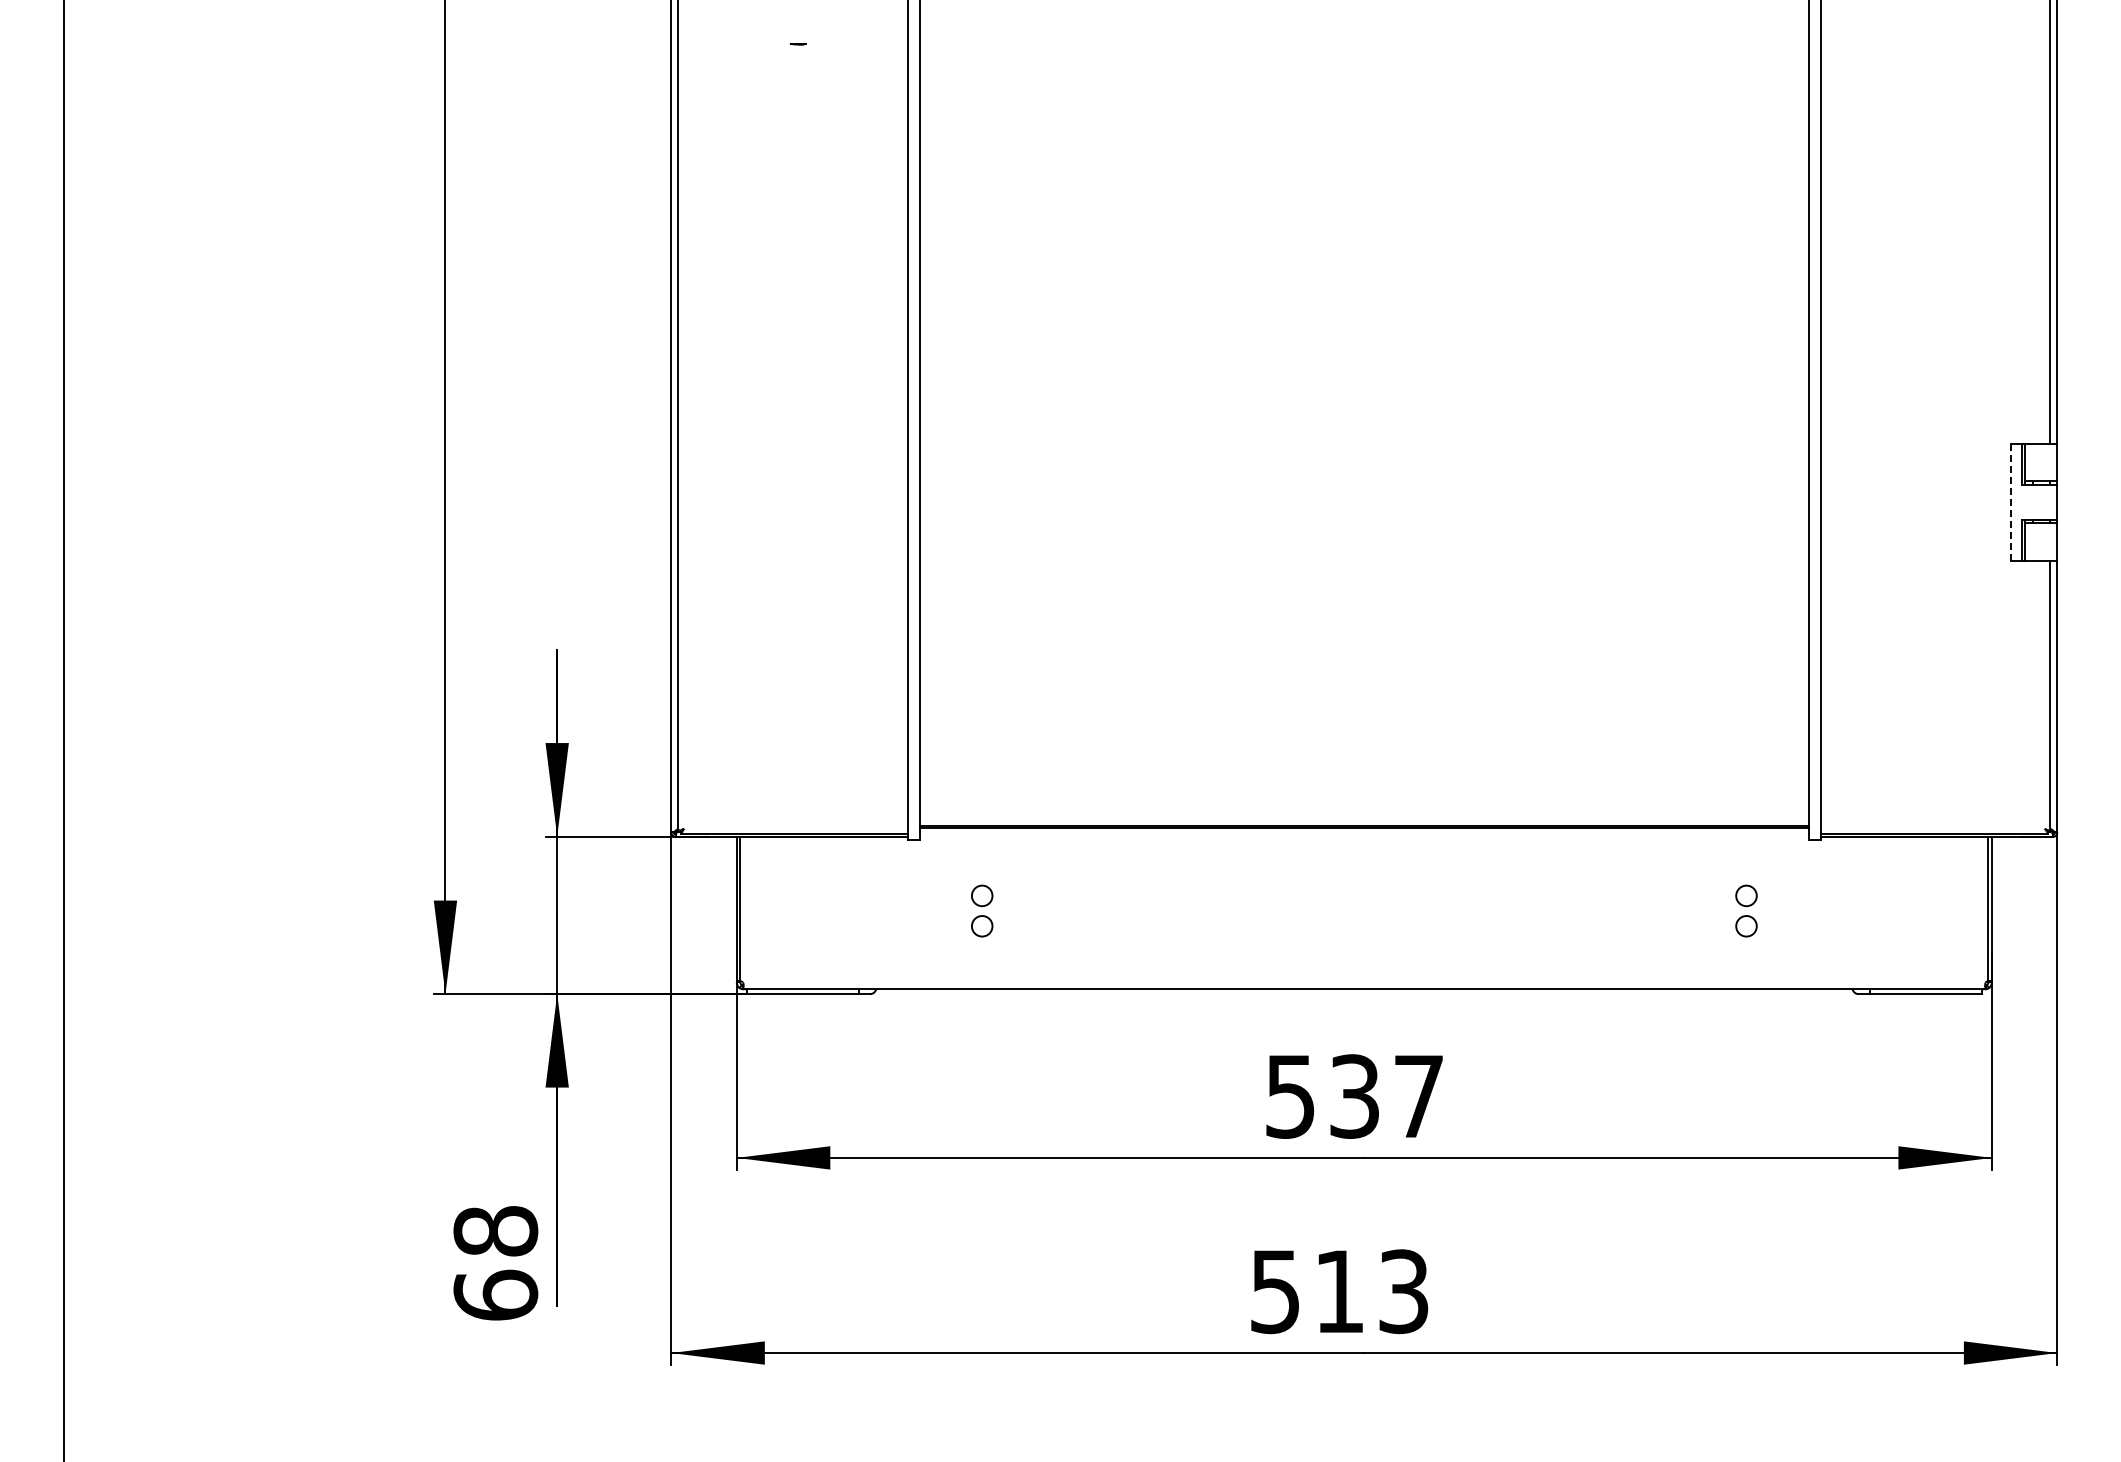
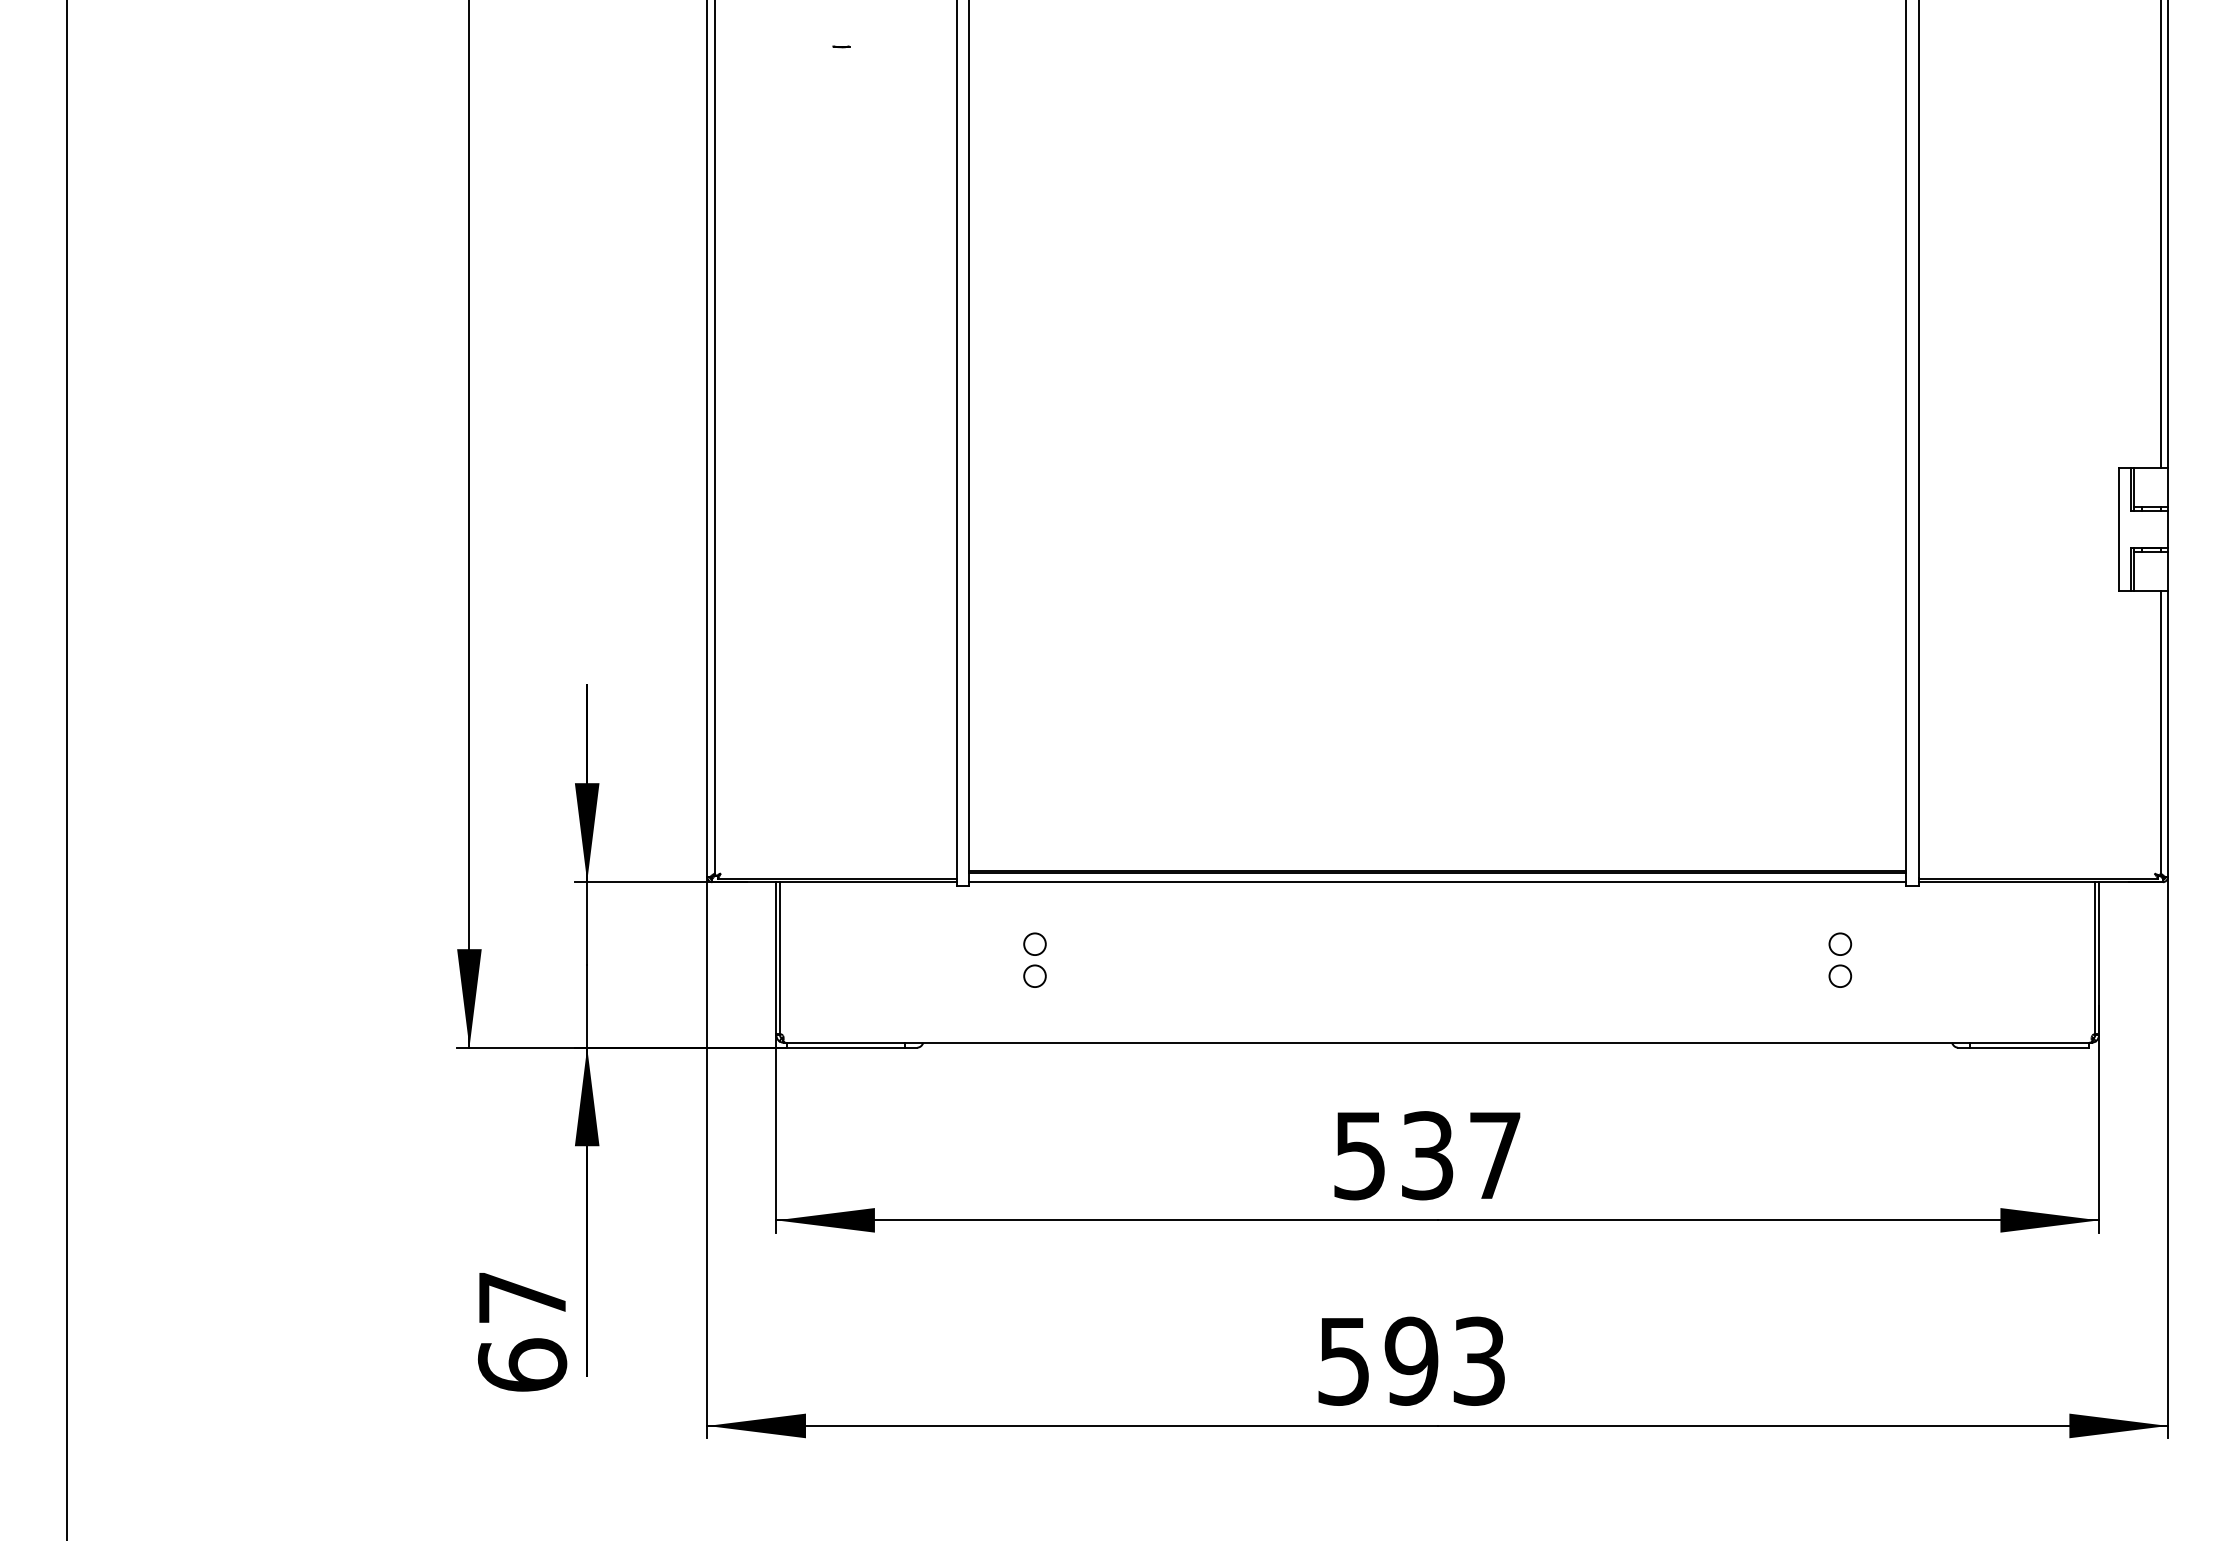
line: (2010, 501) -> (2118, 528), dashed -> solid
line: (1364, 836) -> (1437, 881), added
text: (495, 1231) -> (522, 1297), 68 -> 67
text: (1339, 1291) -> (1411, 1361), 513 -> 593

